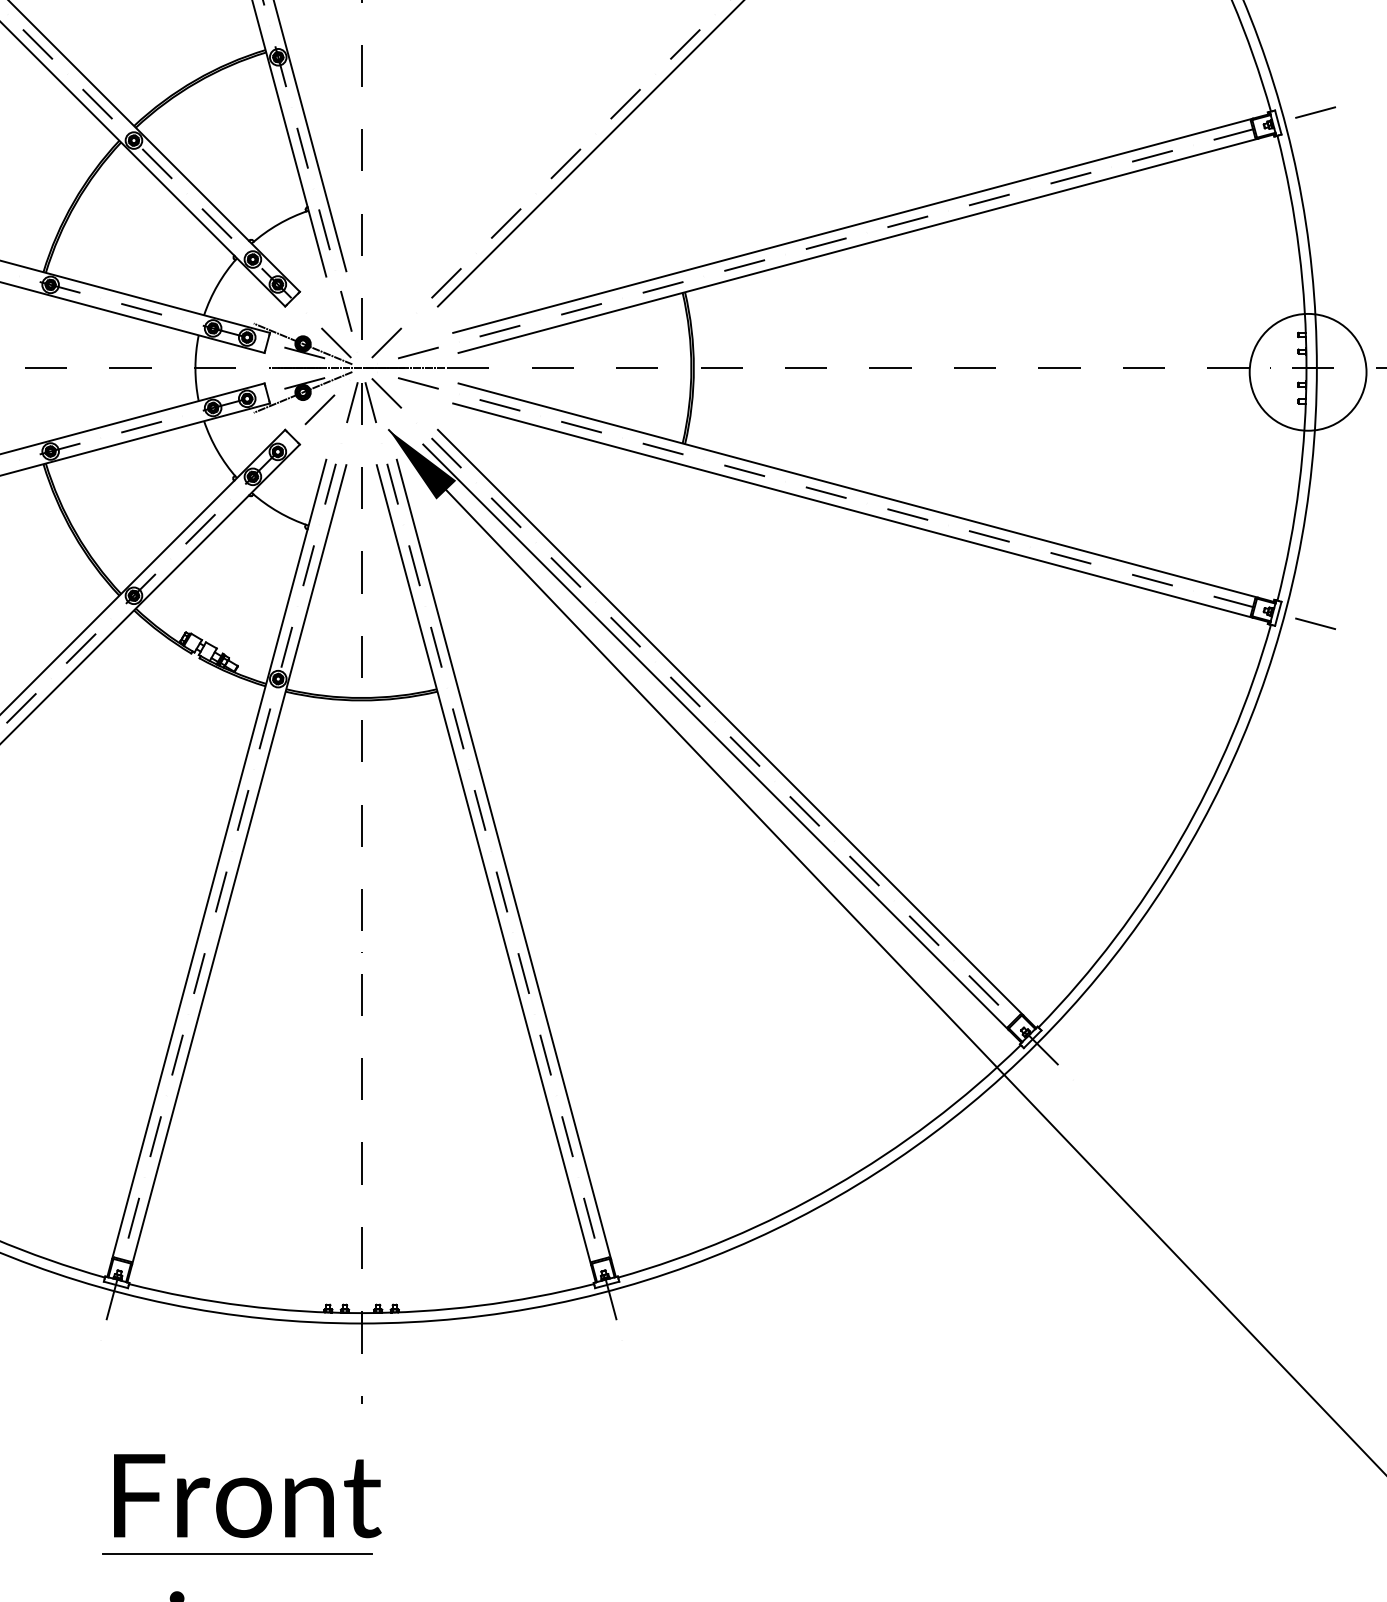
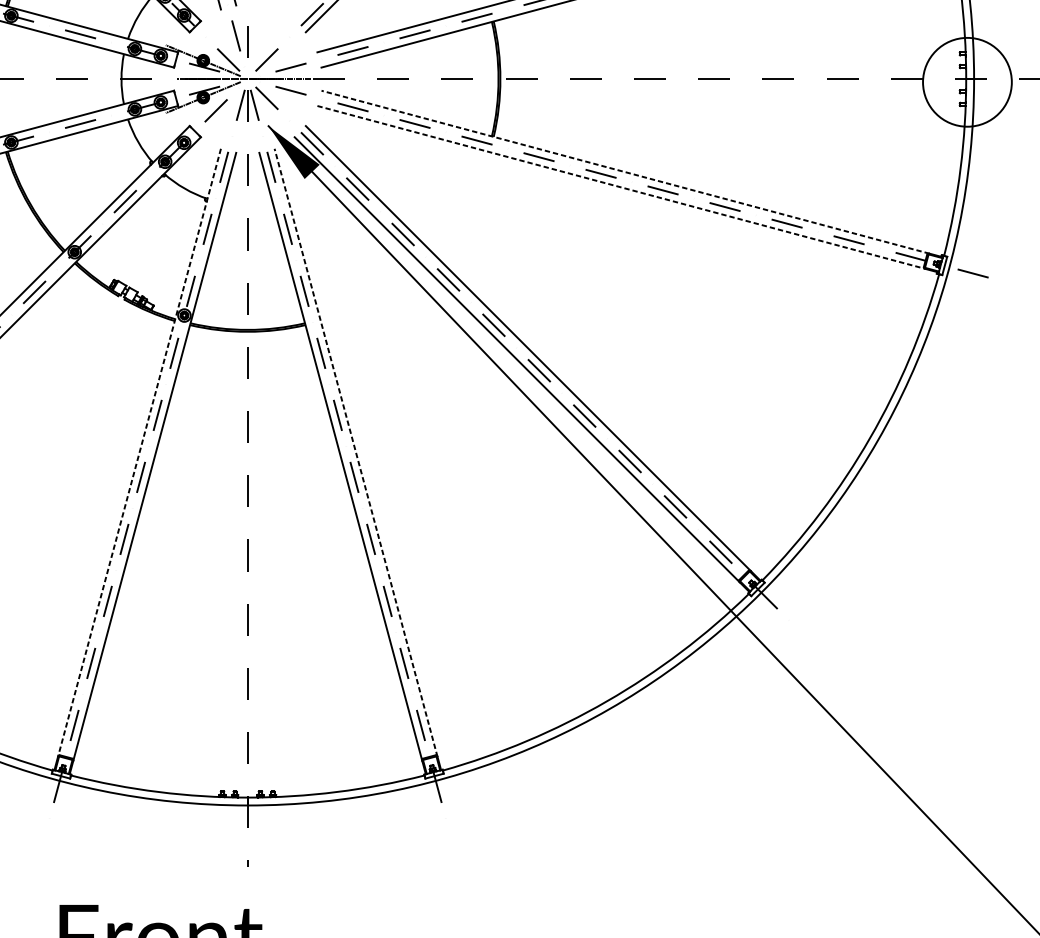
line: (858, 490) -> (625, 172), solid -> dashed
line: (853, 510) -> (621, 187), solid -> dashed
line: (503, 859) -> (355, 452), solid -> dashed
line: (219, 860) -> (139, 453), solid -> dashed

